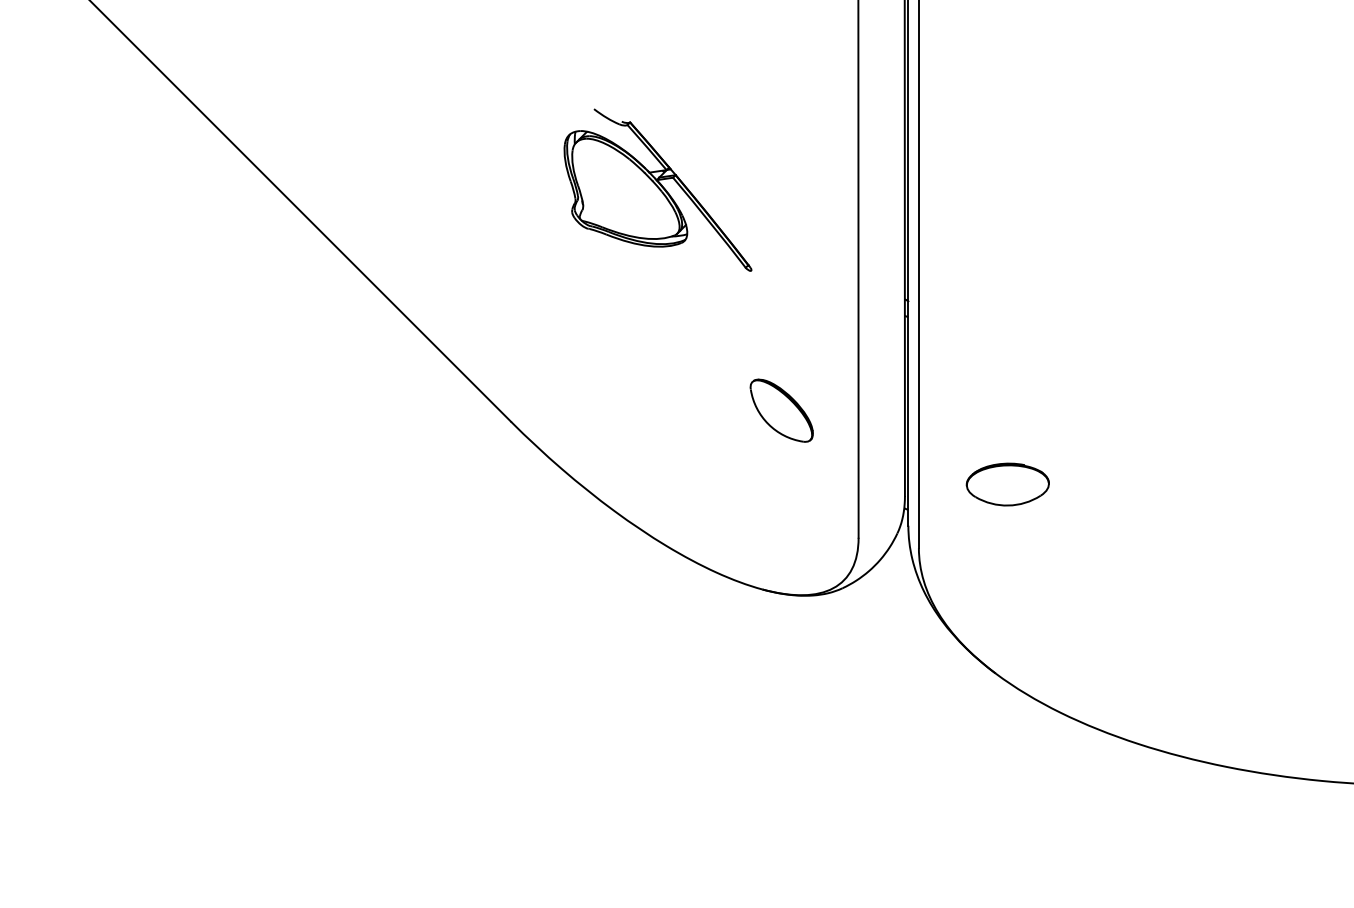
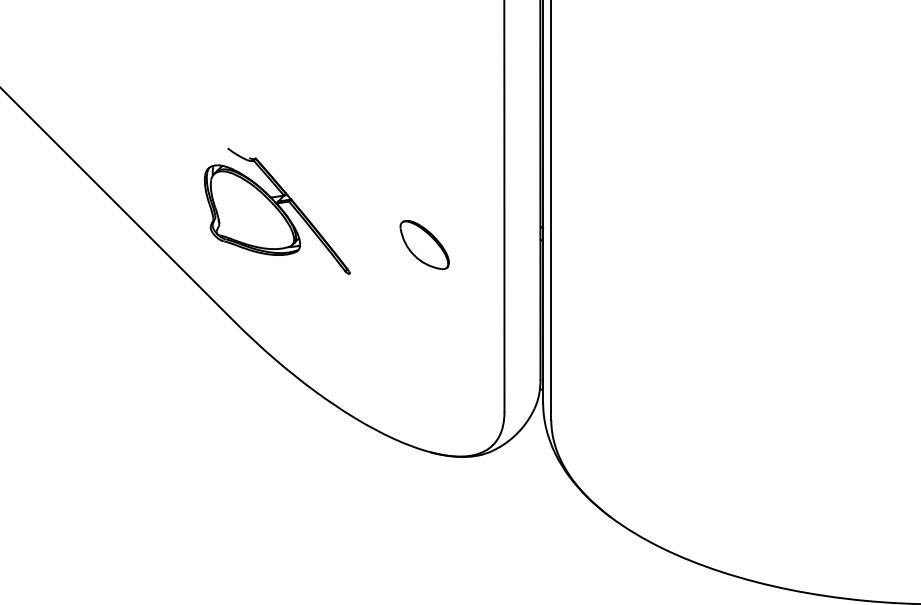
part: (657, 189) -> (276, 210), moved
part: (781, 410) -> (424, 244), moved
part: (1007, 484) -> (620, 370), removed

